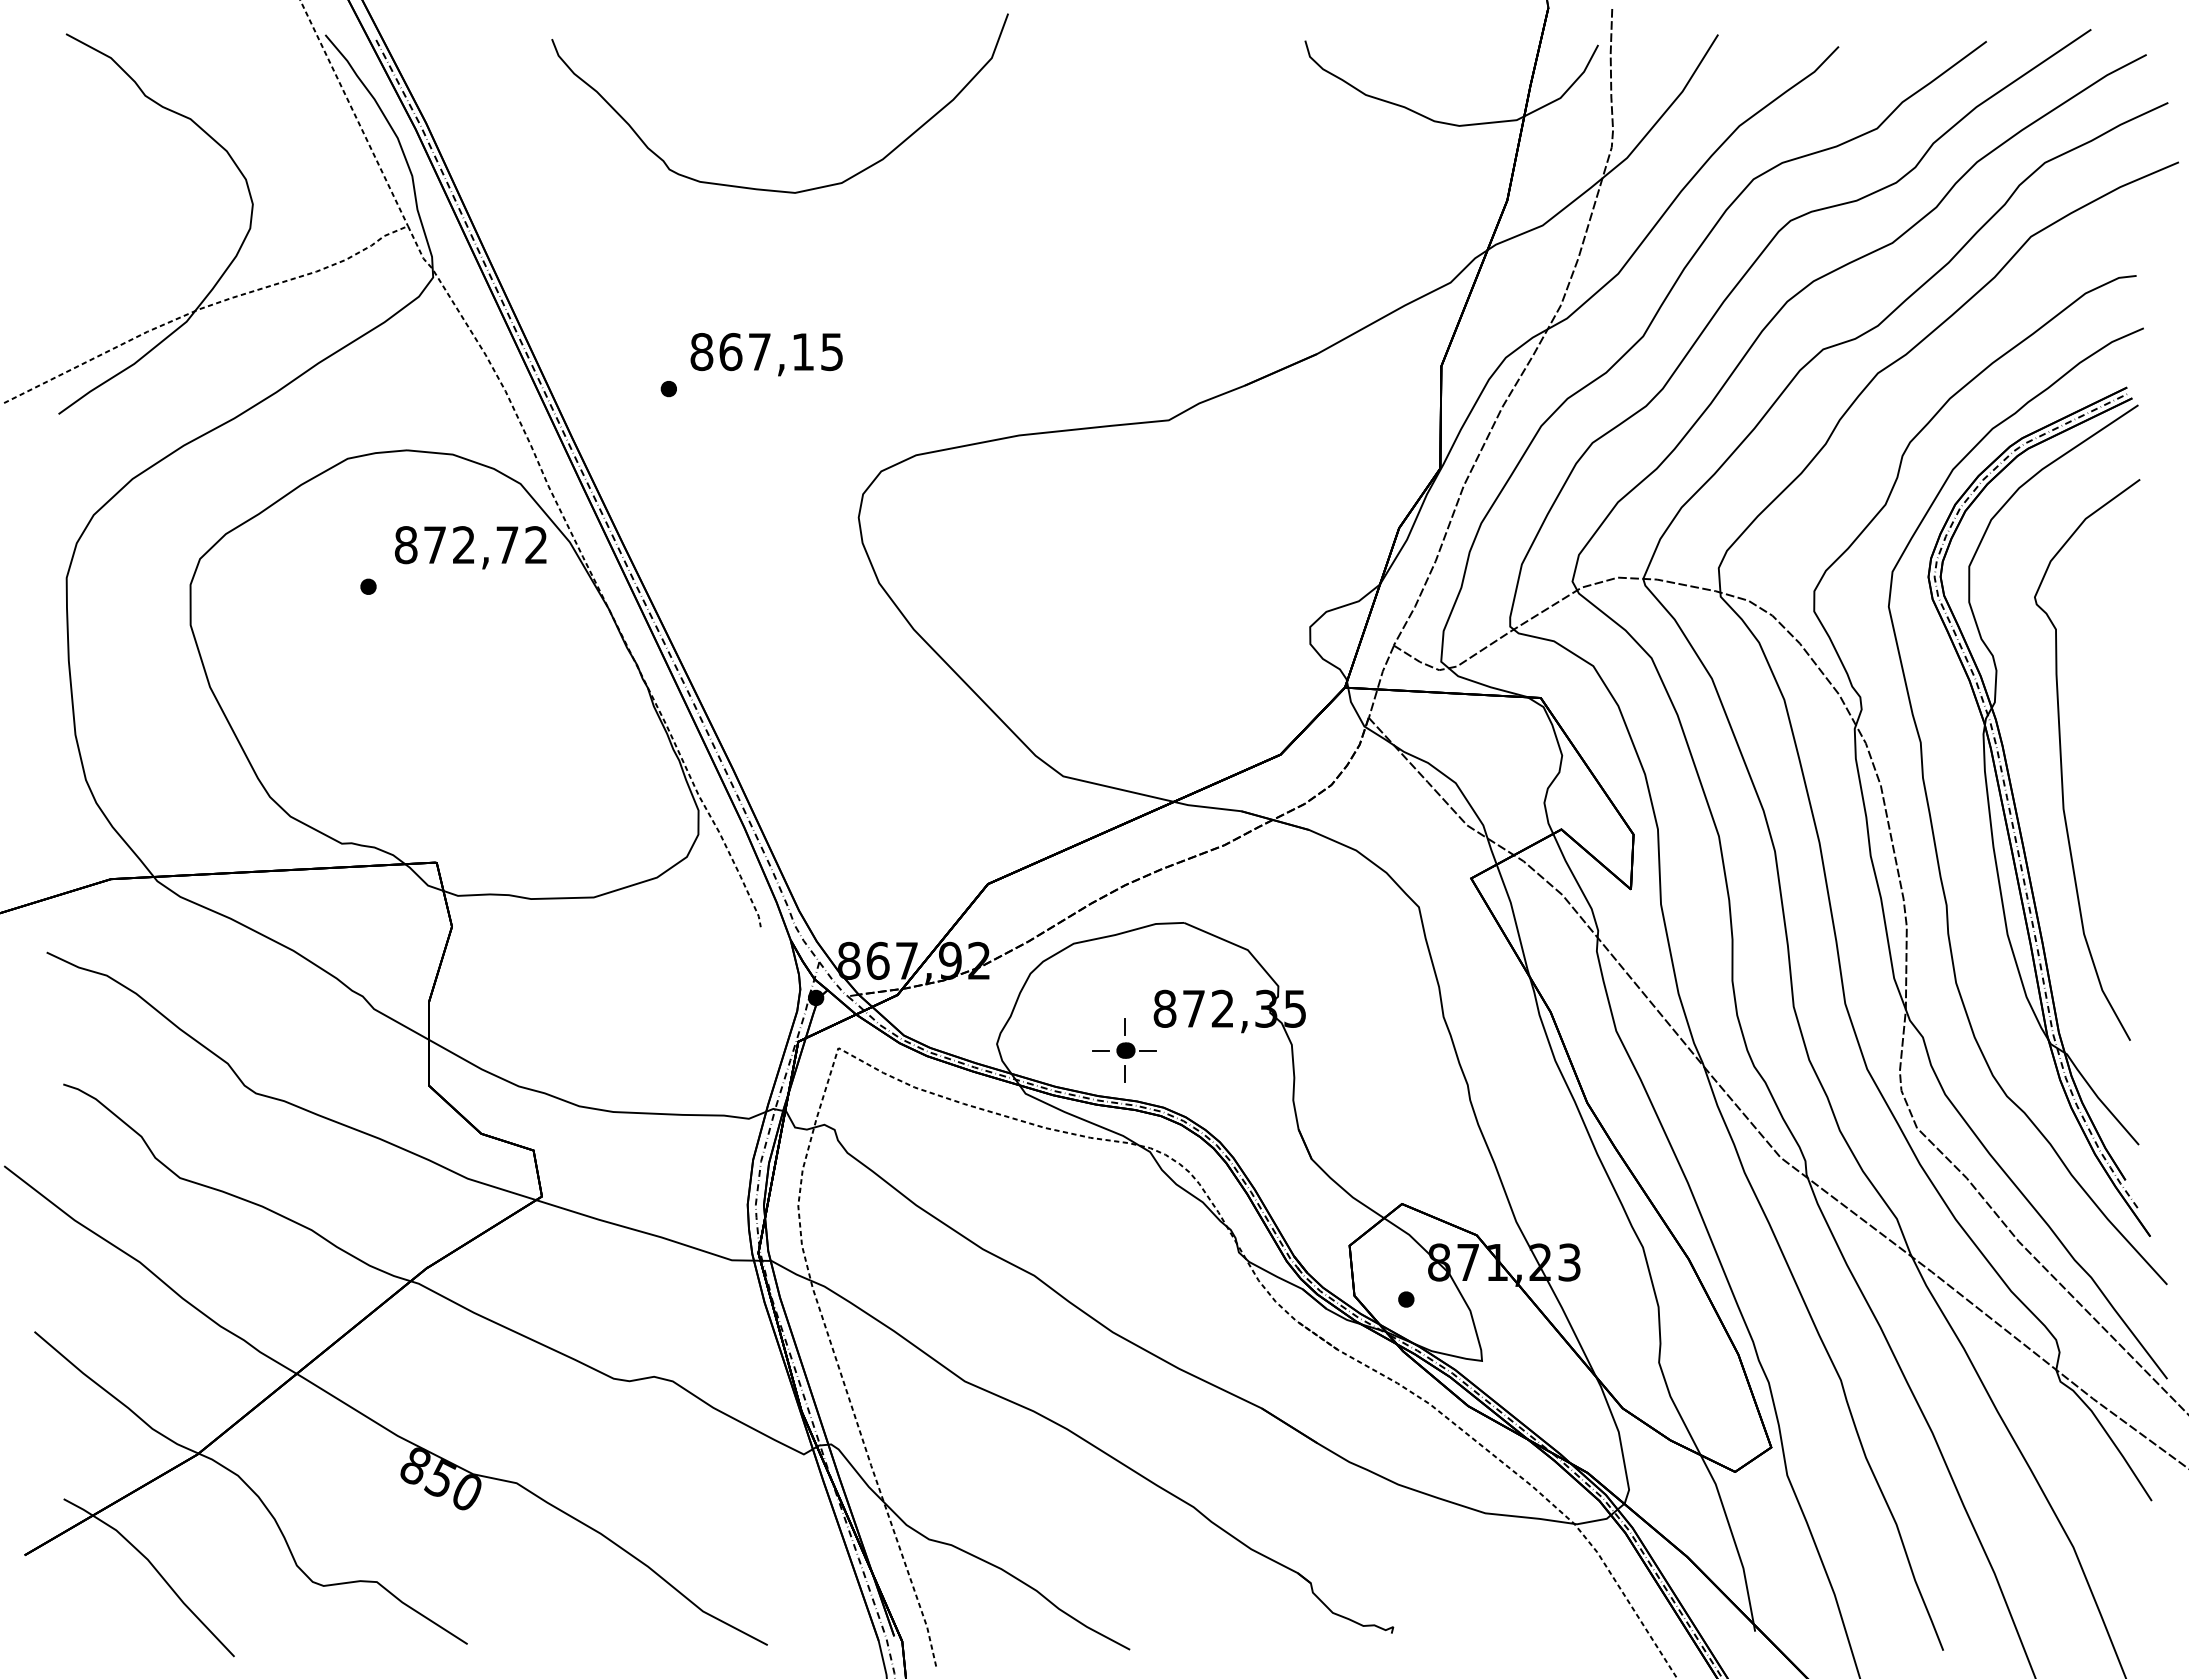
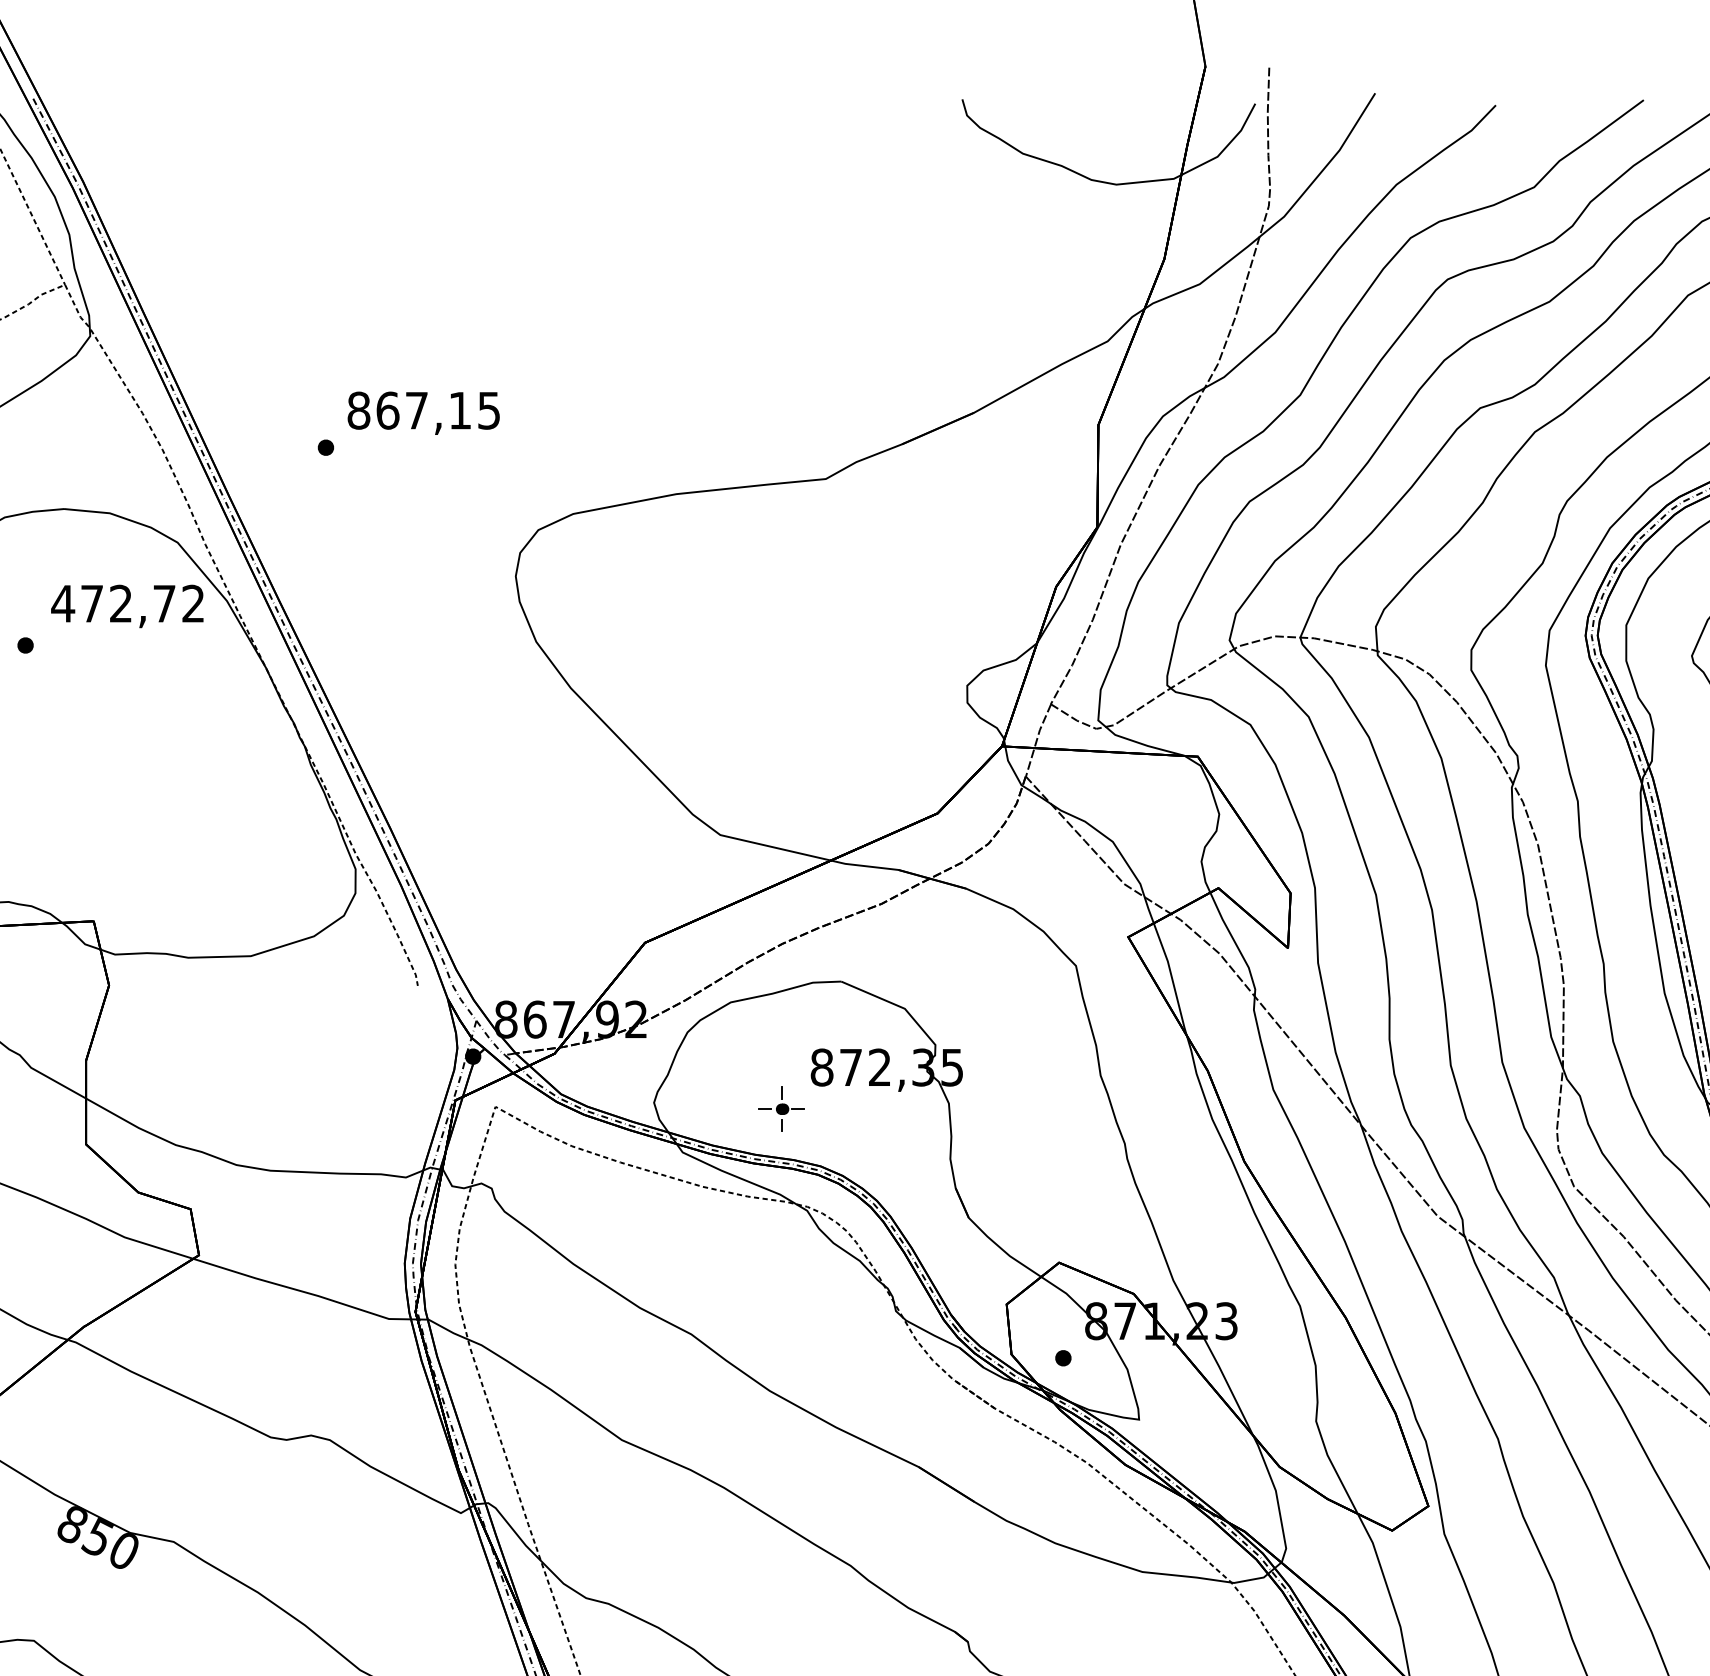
curve: (772, 189) -> (429, 248), removed
text: (406, 545) -> (63, 604), 872,72 -> 472,72
part: (1124, 1050) -> (781, 1109), size x0.7

